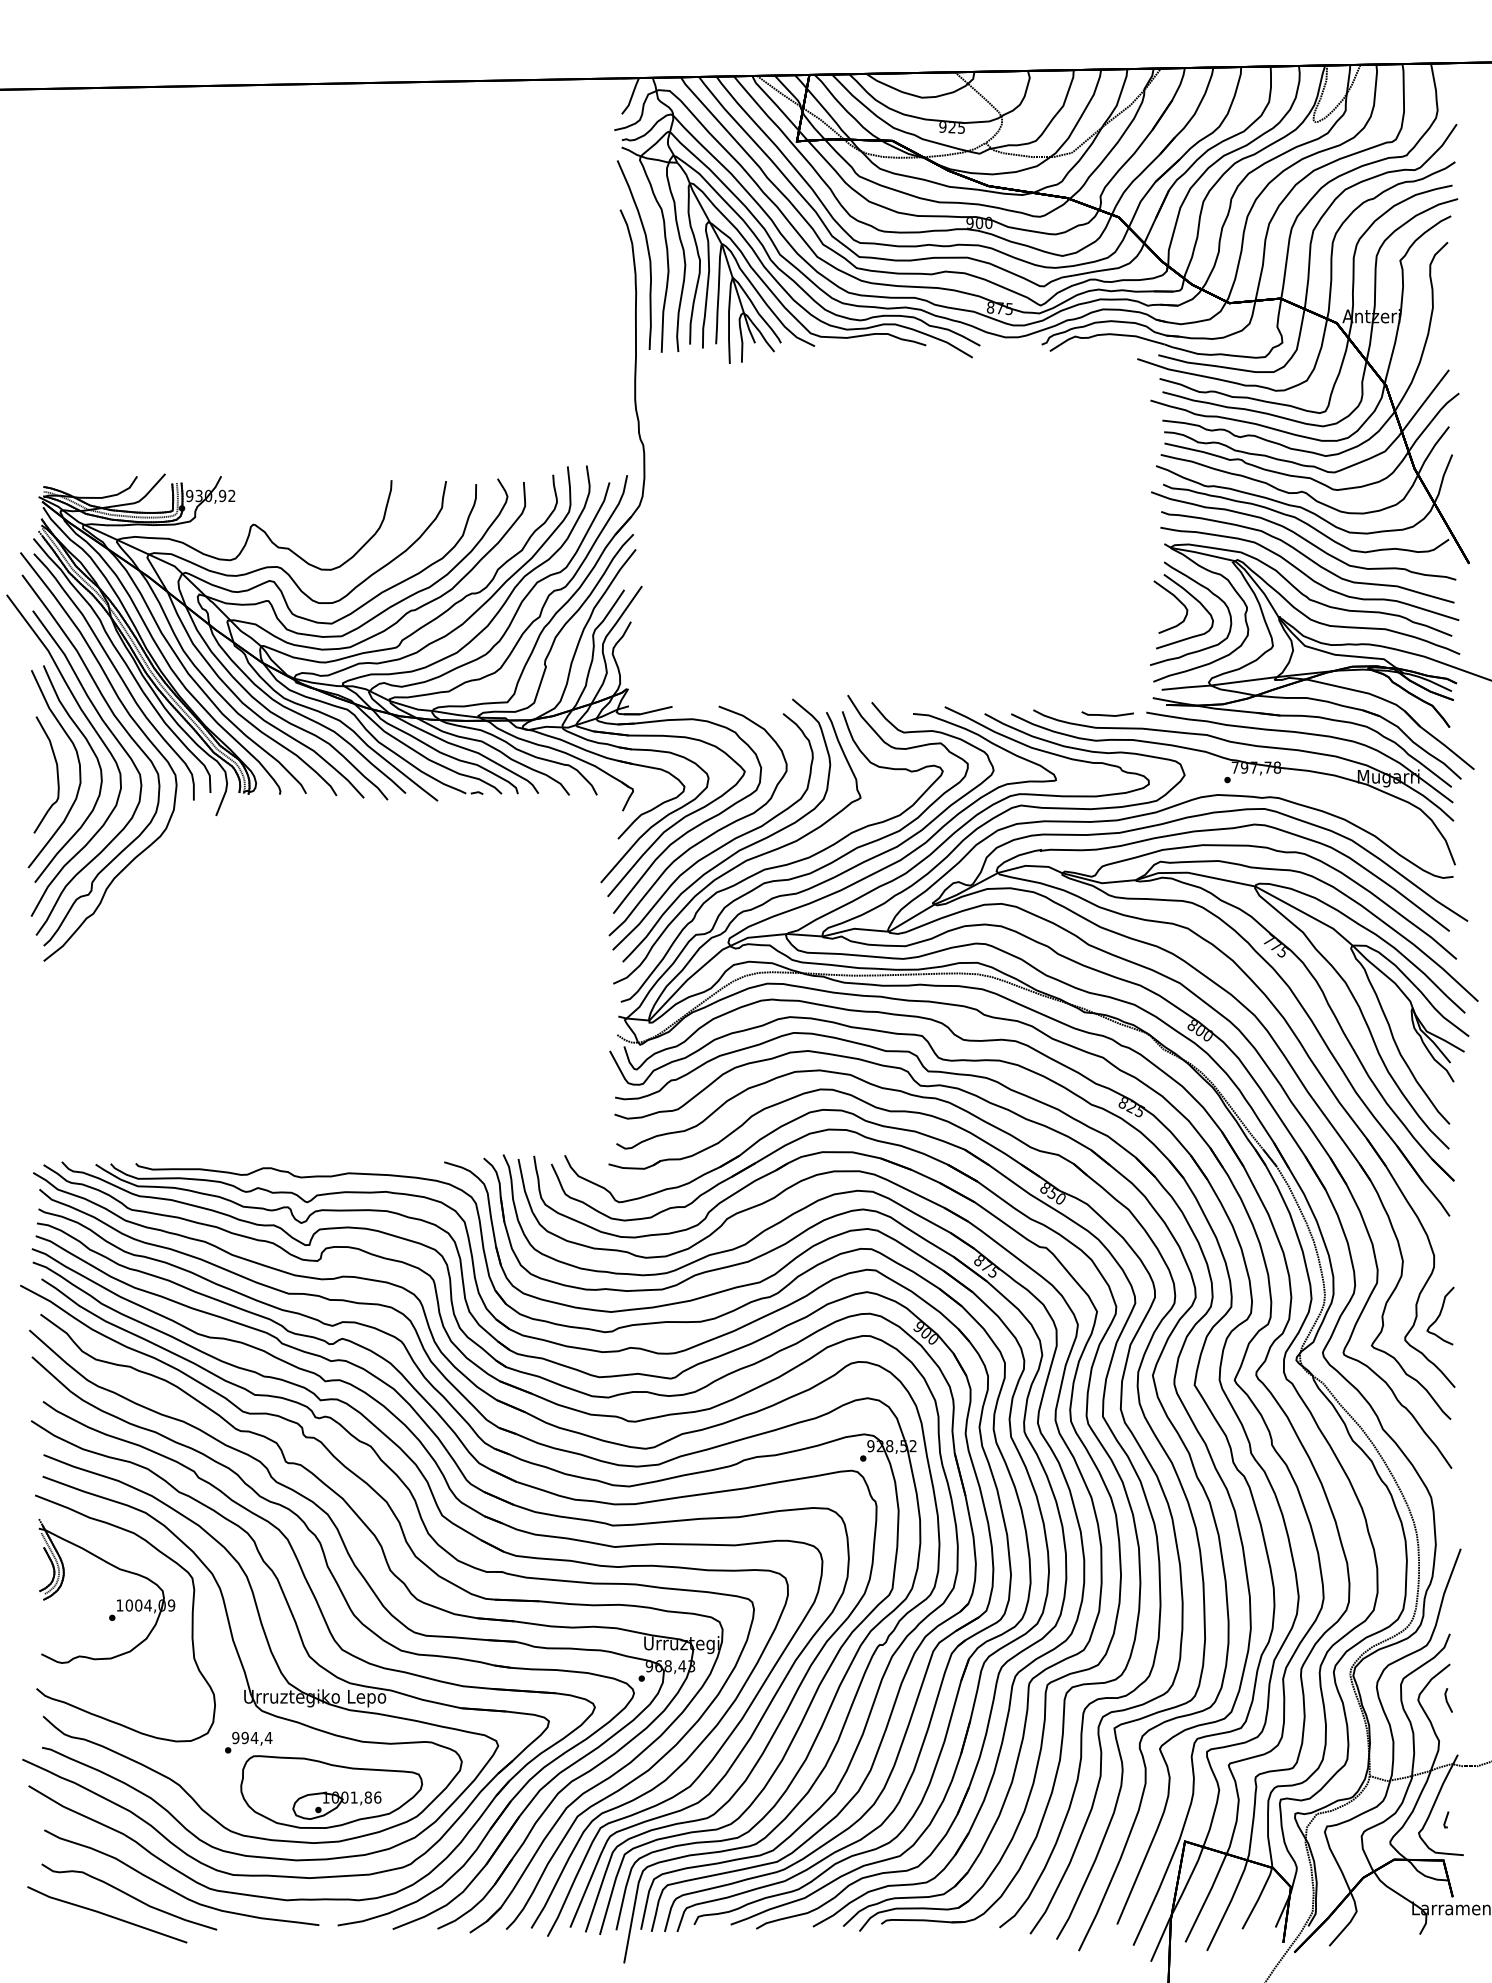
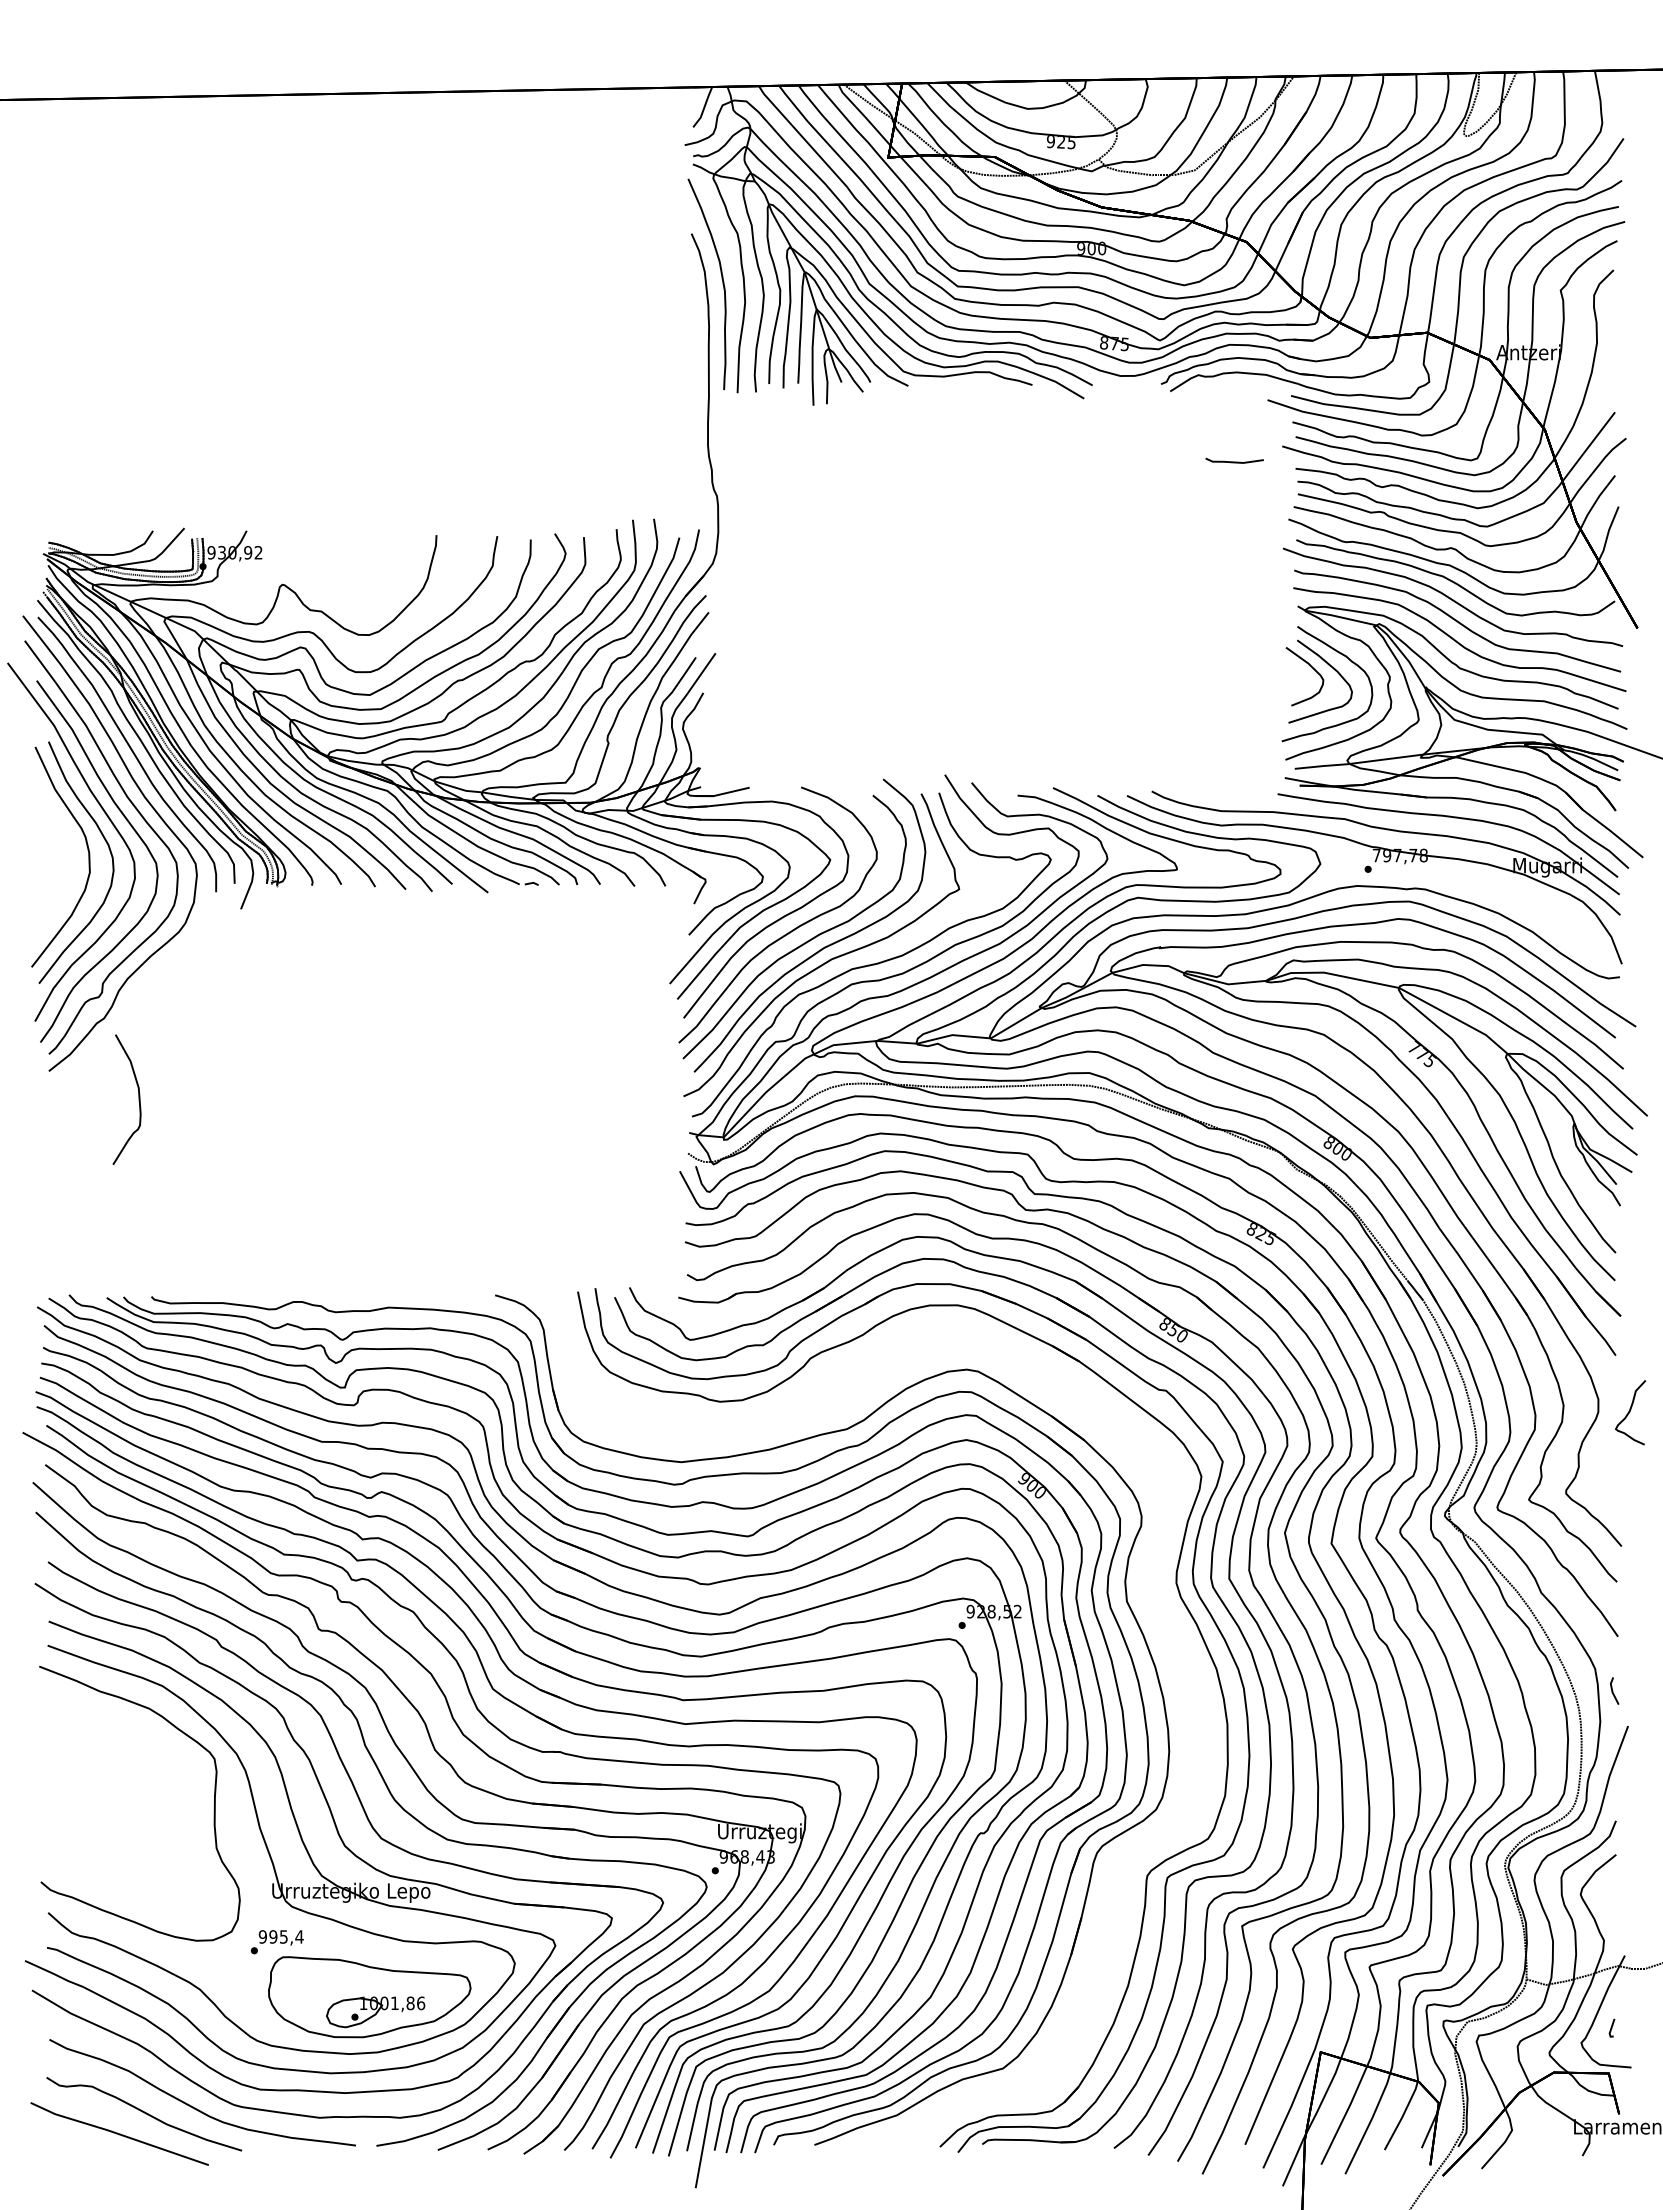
line: (1107, 714) -> (1234, 461), moved
curve: (56, 774) -> (138, 1099), moved
curve: (1440, 1315) -> (1630, 1412), moved
part: (116, 1600) -> (130, 1783), removed
part: (1000, 1666) -> (1115, 1857), removed
line: (1447, 1699) -> (1613, 1690), moved
text: (254, 1737) -> (283, 1936), 994,4 -> 995,4

